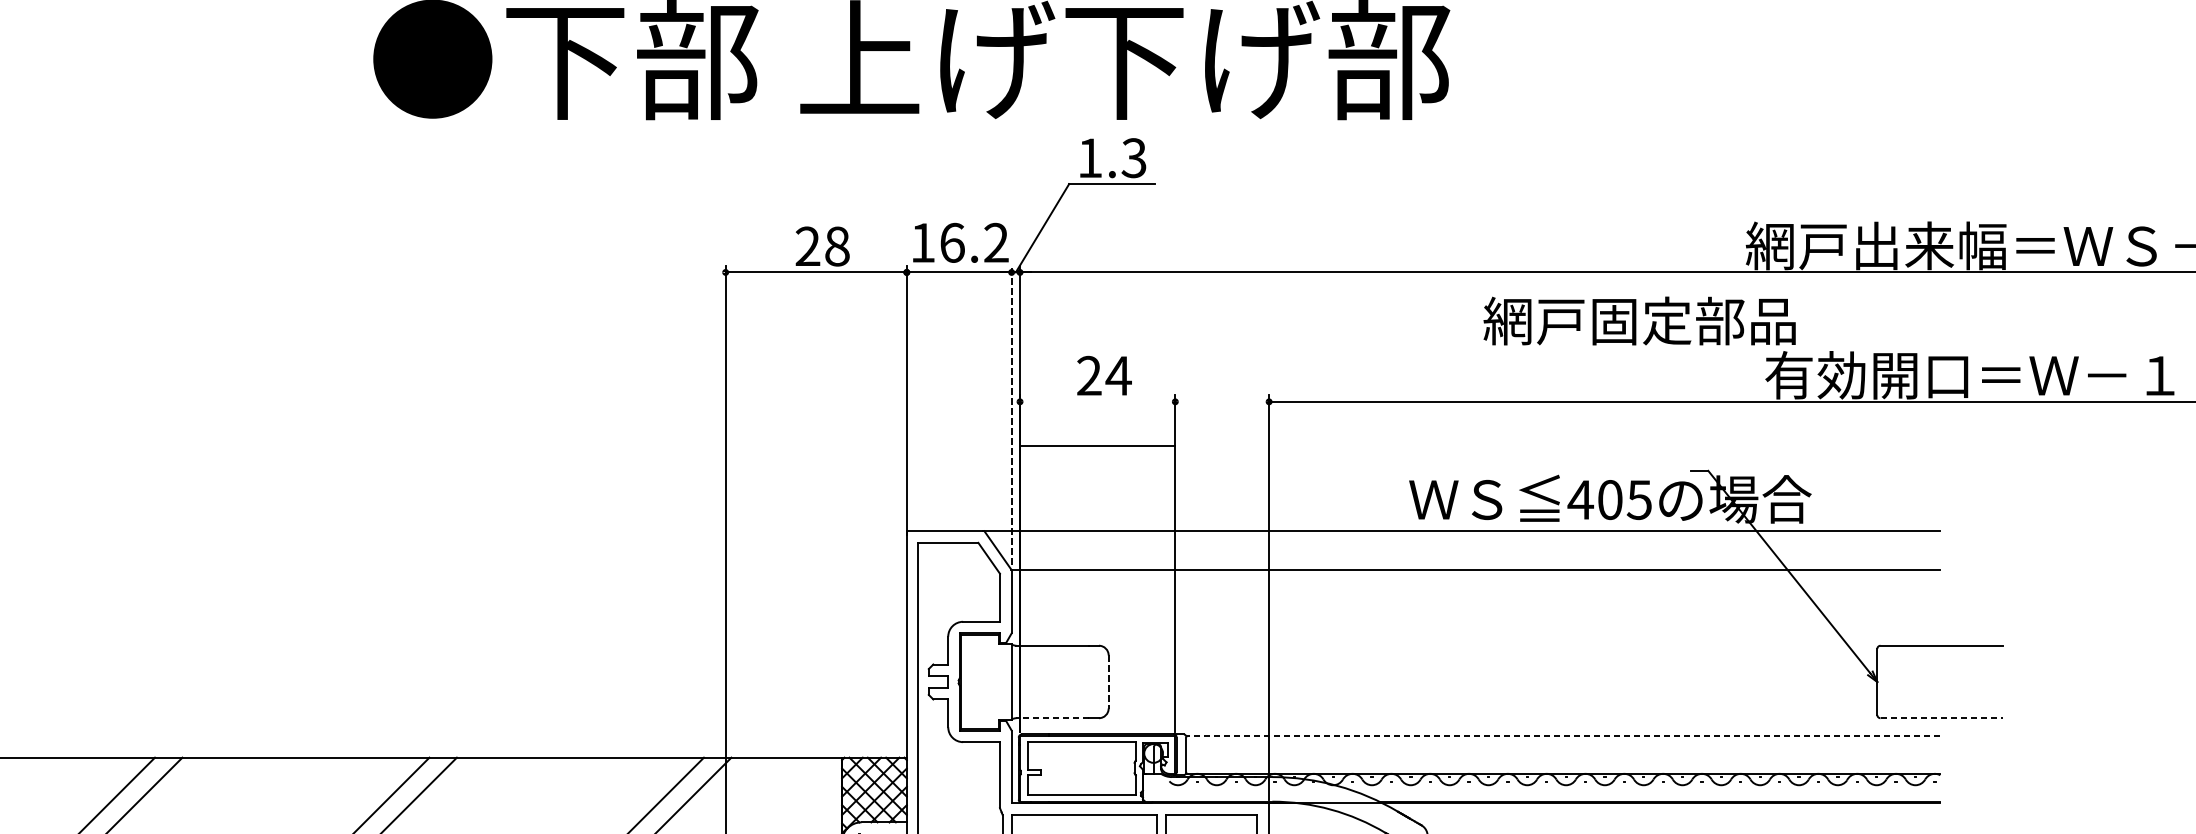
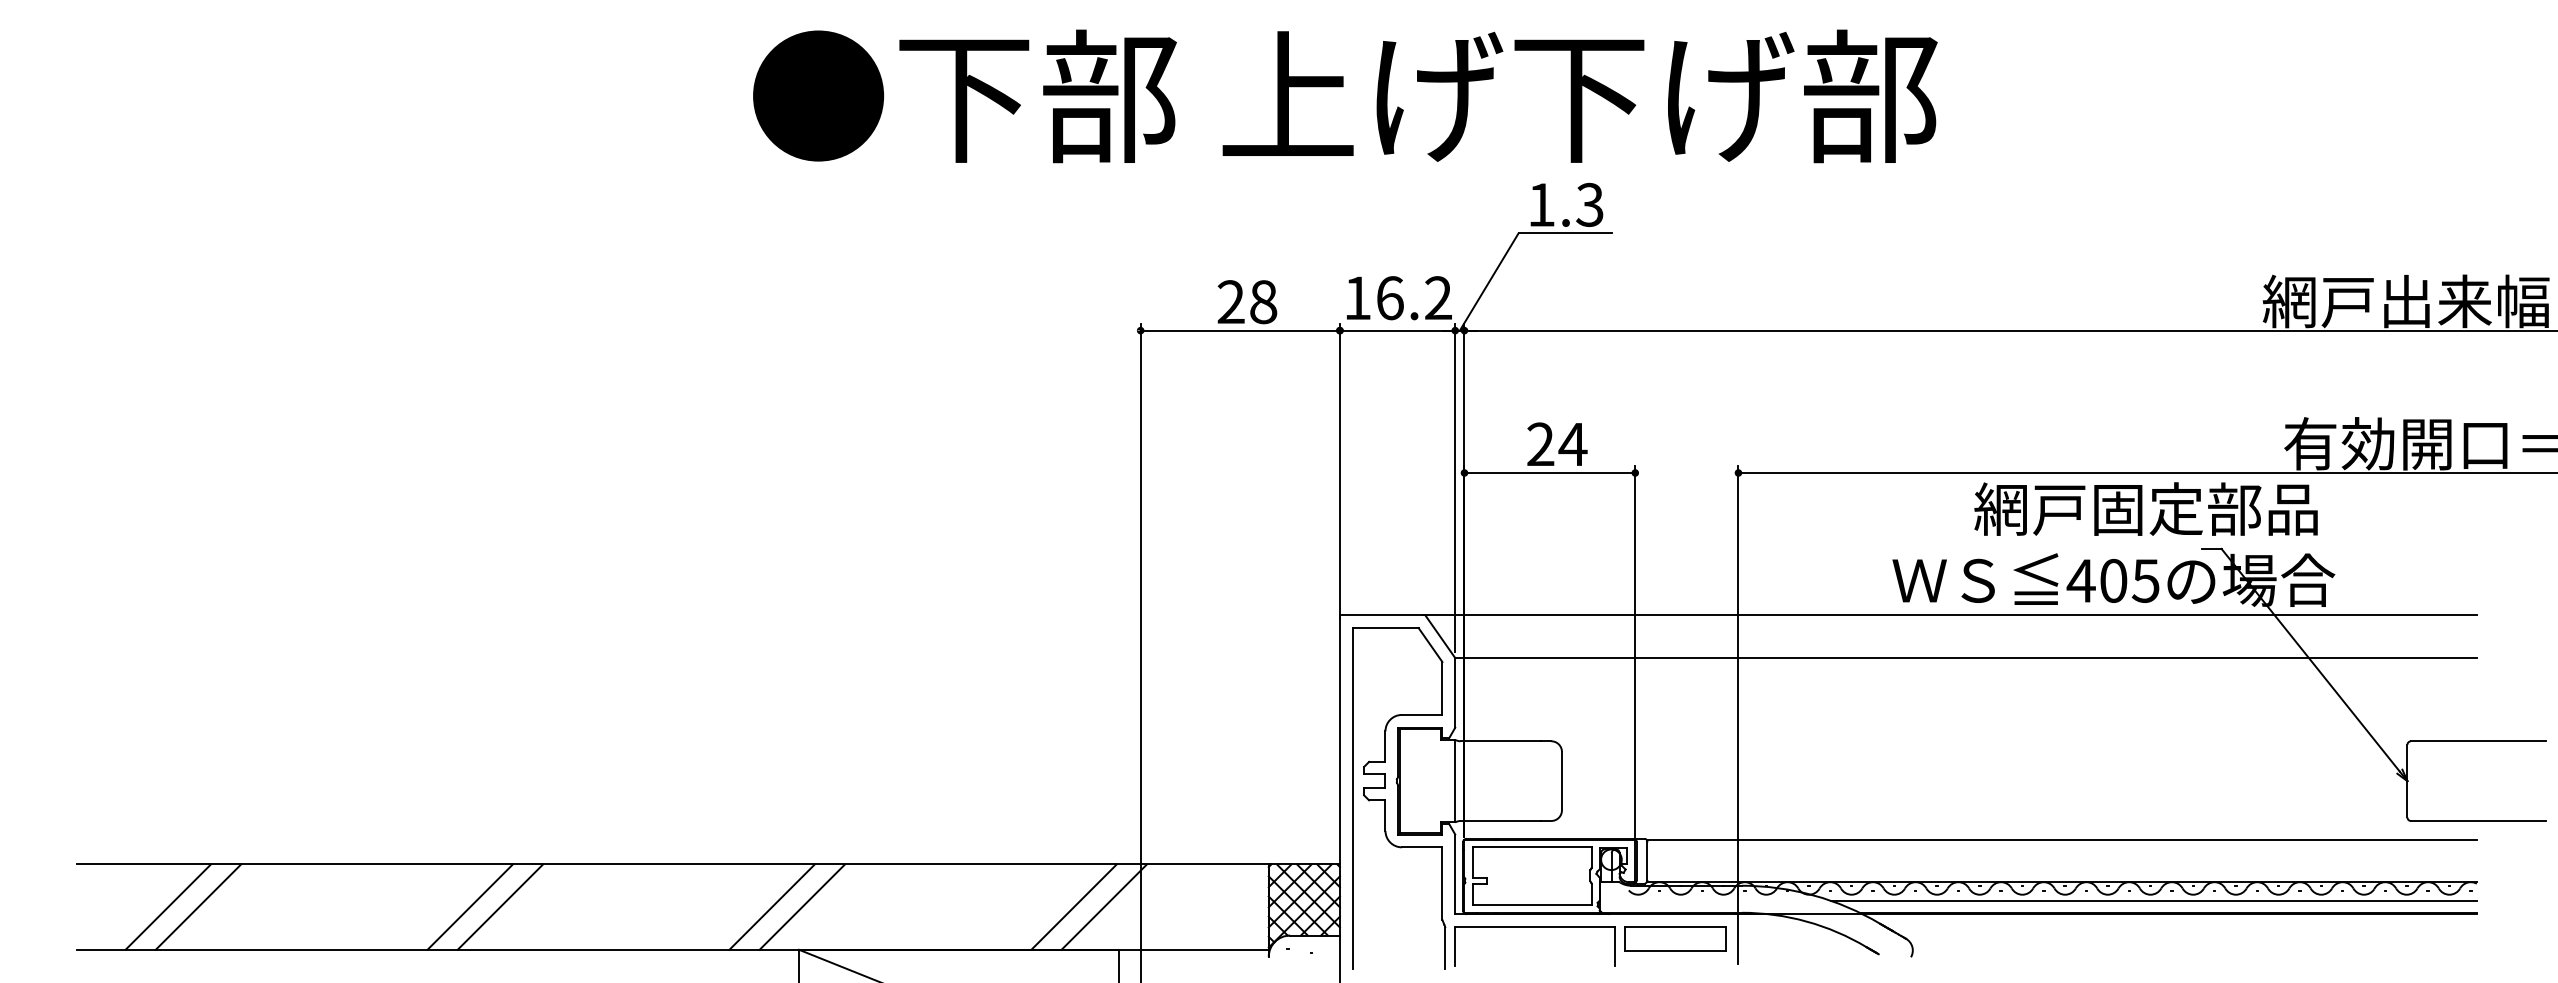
text: (1639, 320) -> (2145, 508), moved
line: (1011, 415) -> (1455, 487), dashed -> solid
line: (1097, 445) -> (1549, 472), moved
line: (1108, 682) -> (1561, 781), dashed -> solid
line: (1052, 717) -> (1500, 820), dashed -> solid
line: (1941, 717) -> (2478, 820), dashed -> solid
line: (1562, 735) -> (2061, 840), dashed -> solid
line: (1646, 790) -> (2153, 900), added

